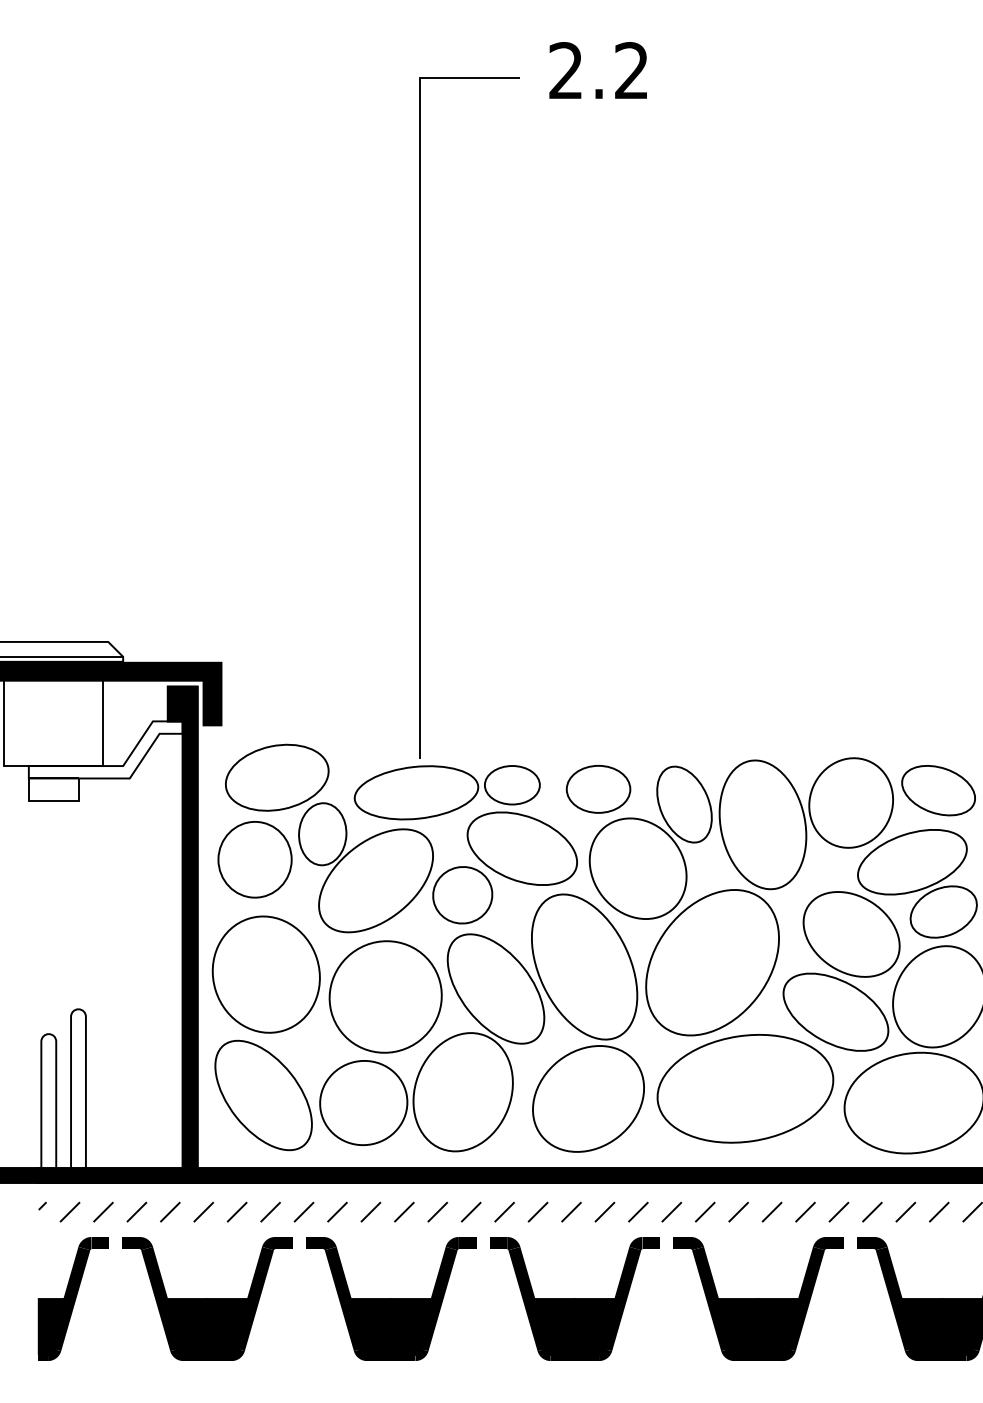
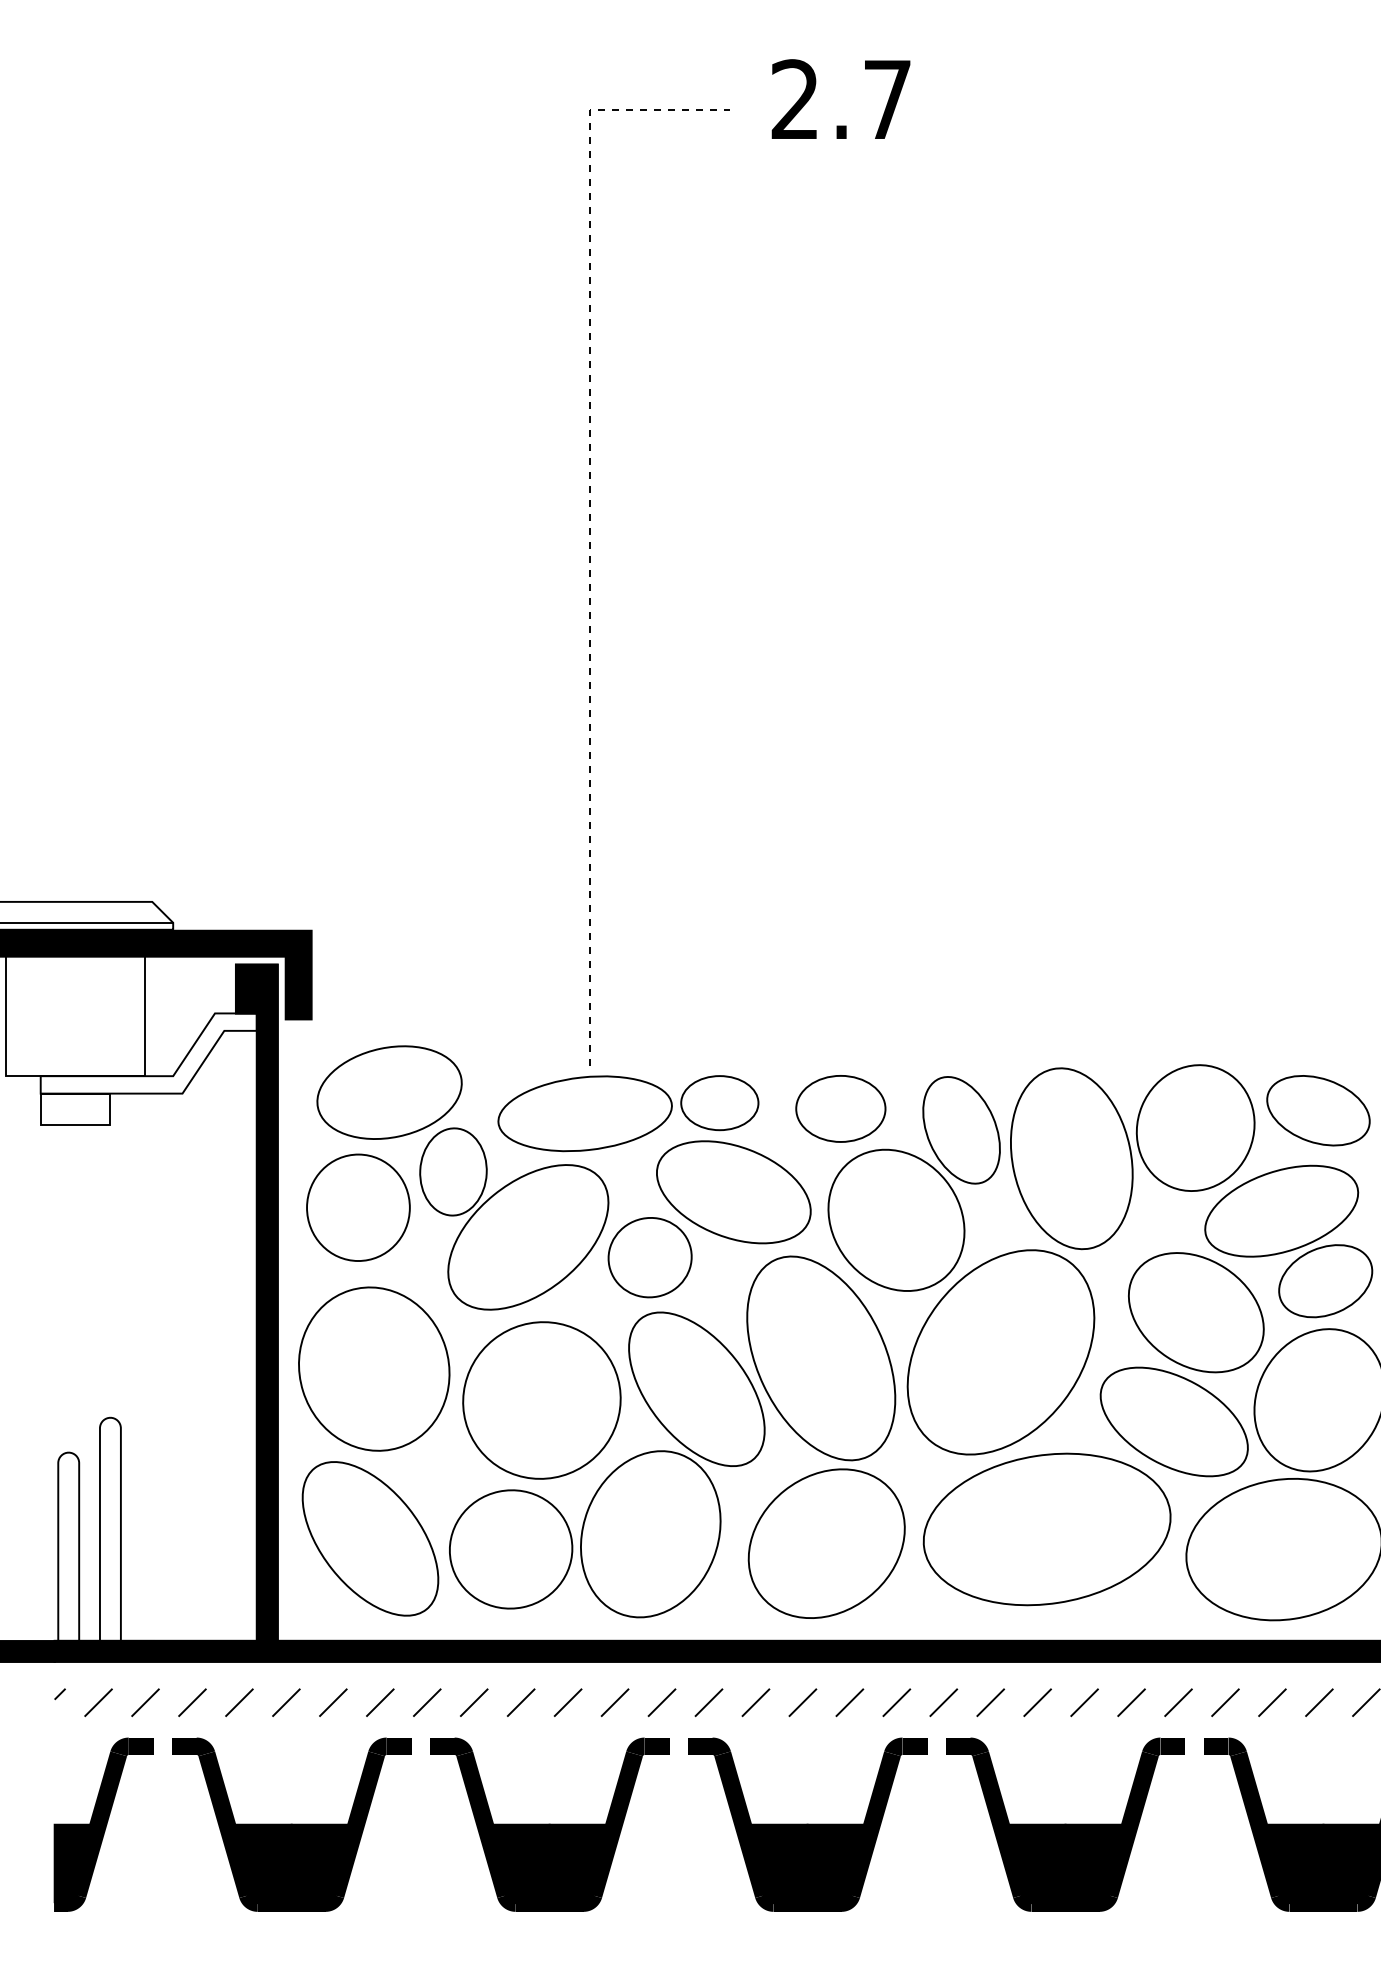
text: (631, 69) -> (887, 98), 2.2 -> 2.7
line: (420, 368) -> (590, 517), solid -> dashed

